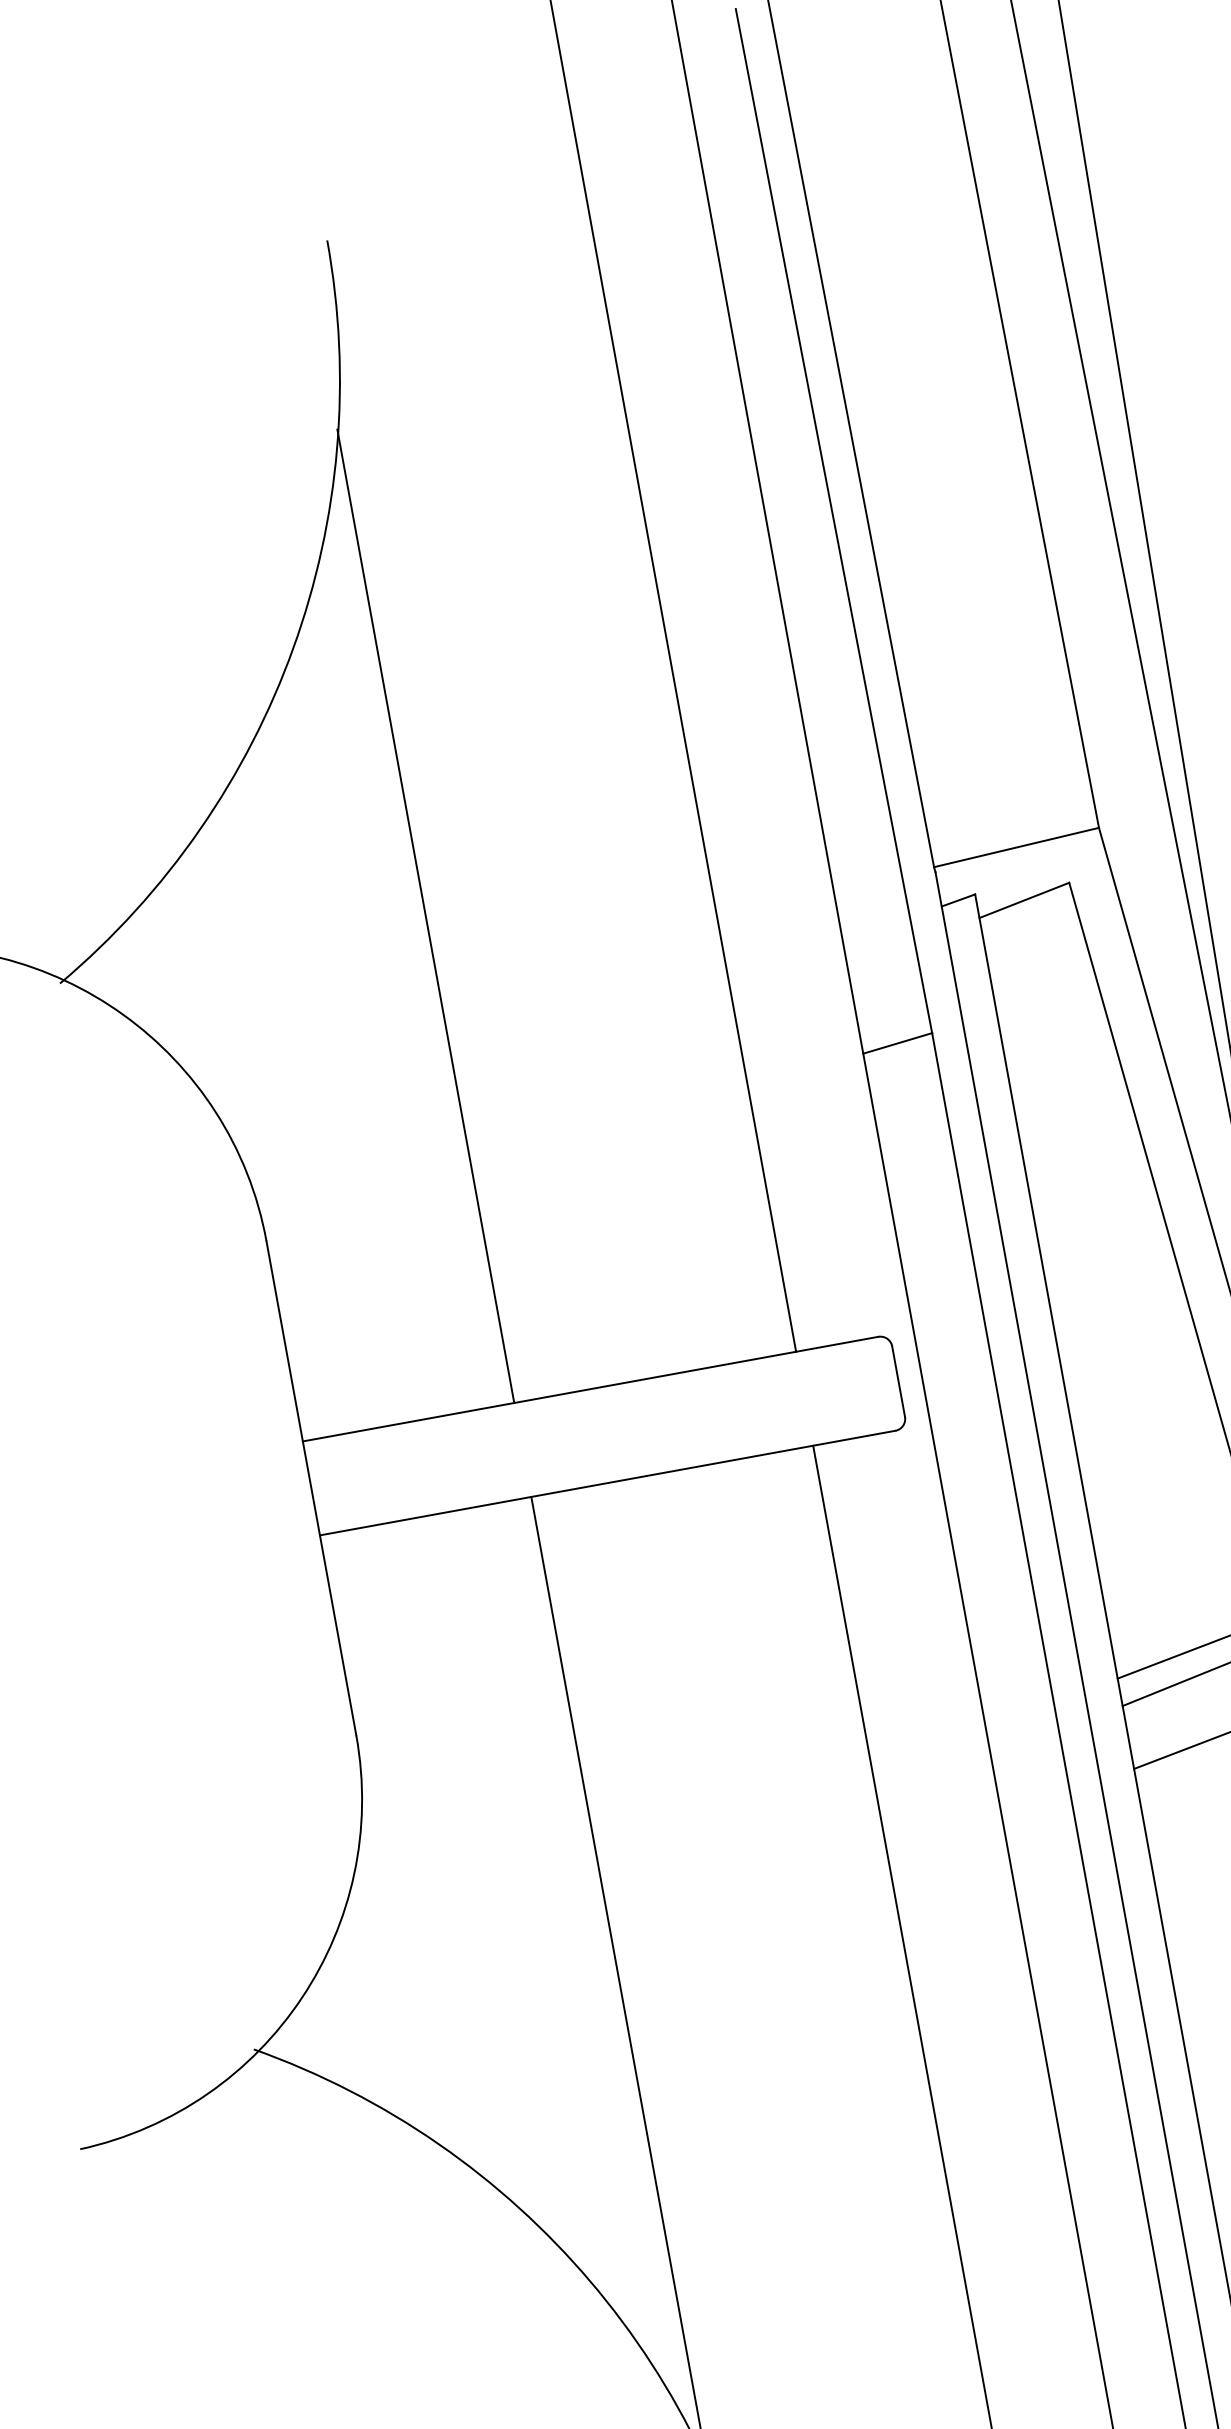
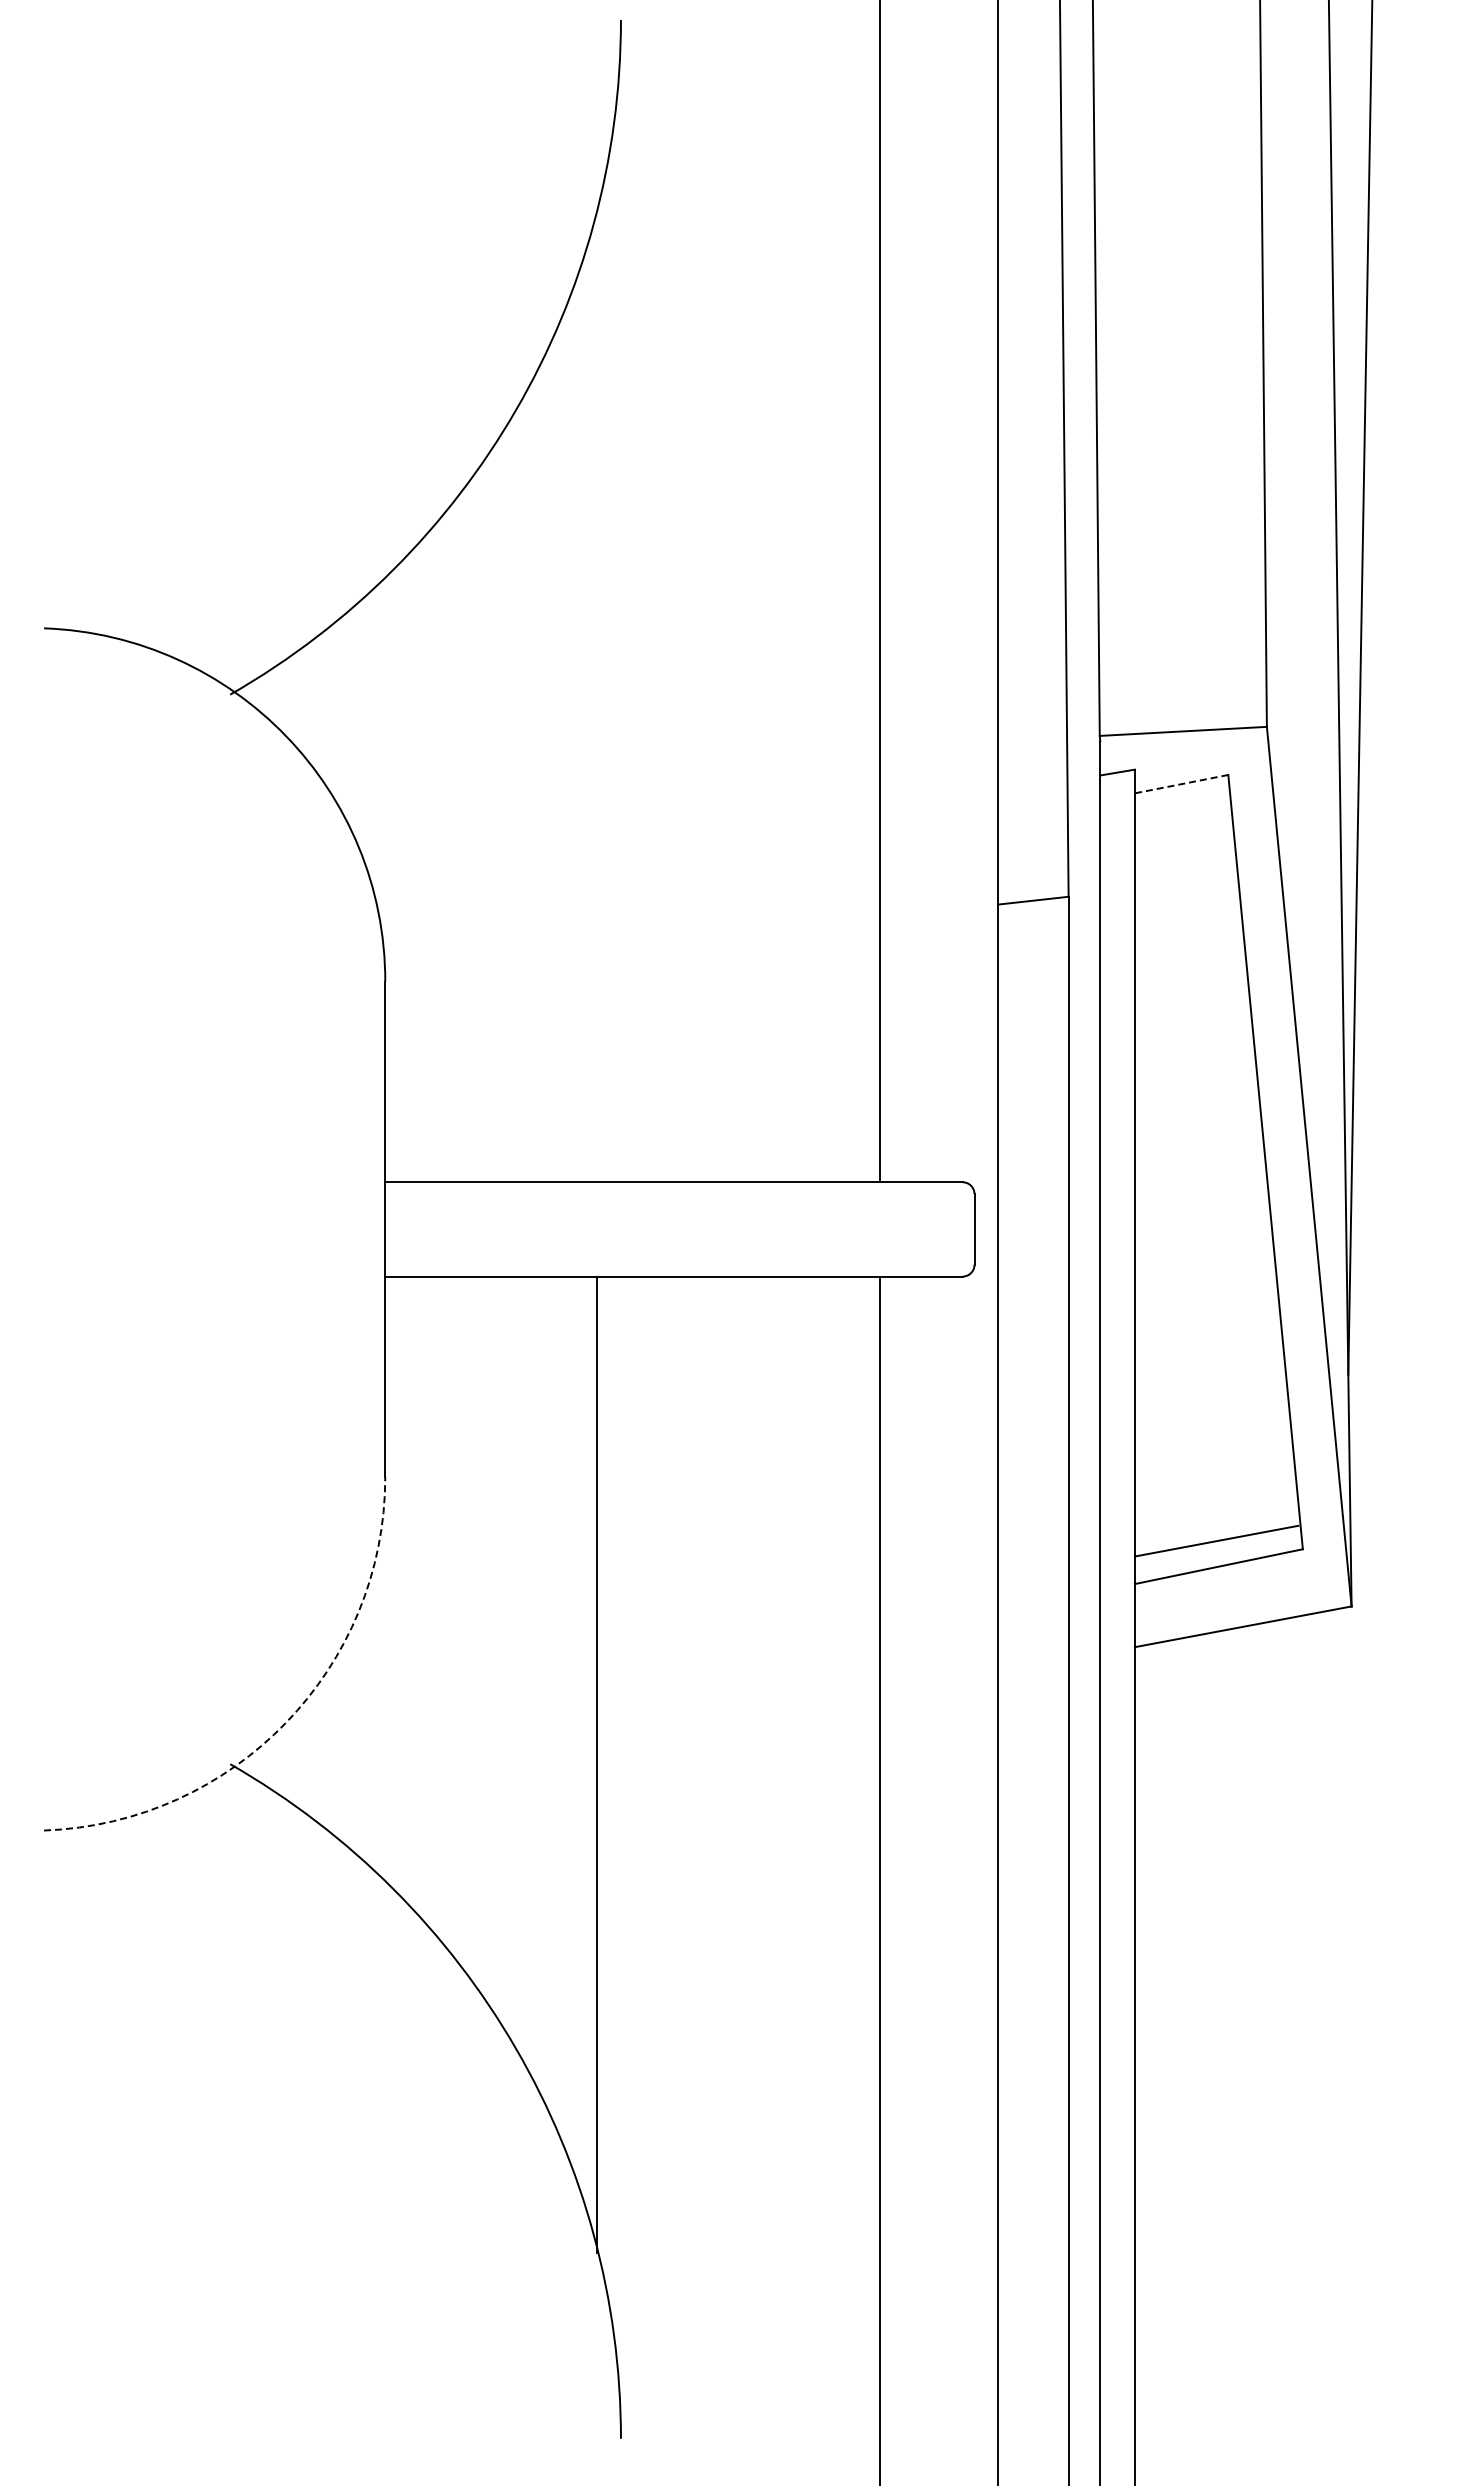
line: (1024, 900) -> (1181, 784), solid -> dashed
line: (425, 915) -> (597, 693), removed
arc: (302, 1997) -> (286, 1722), solid -> dashed

